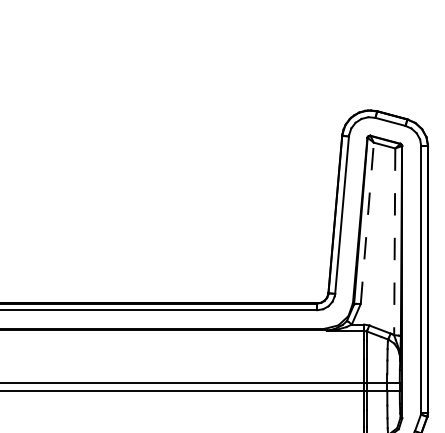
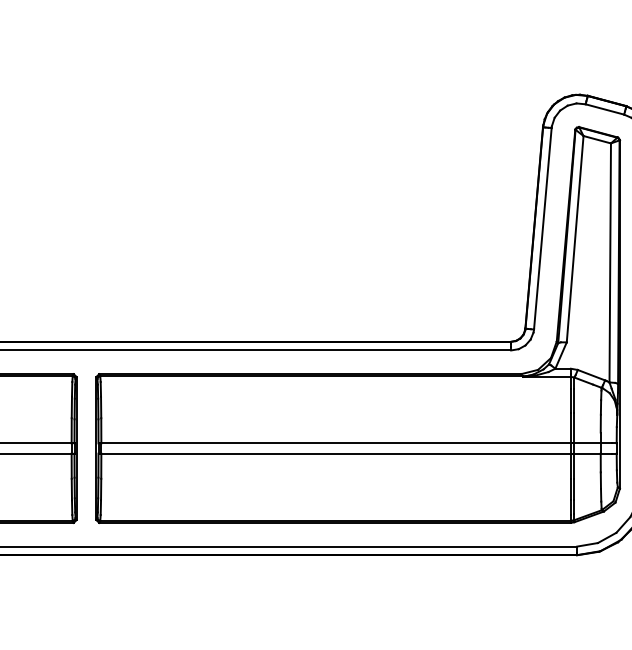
line: (367, 223) -> (575, 239), dashed -> solid
line: (394, 241) -> (610, 262), dashed -> solid

